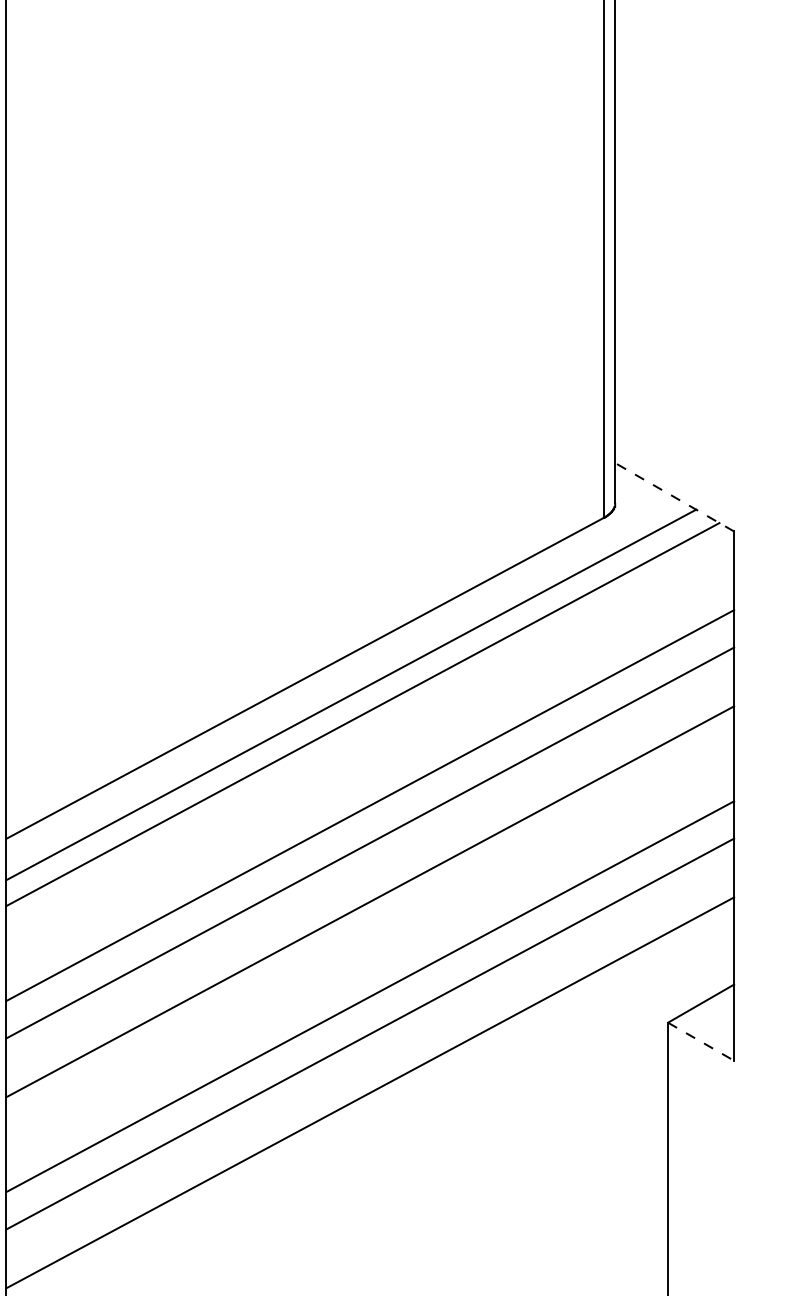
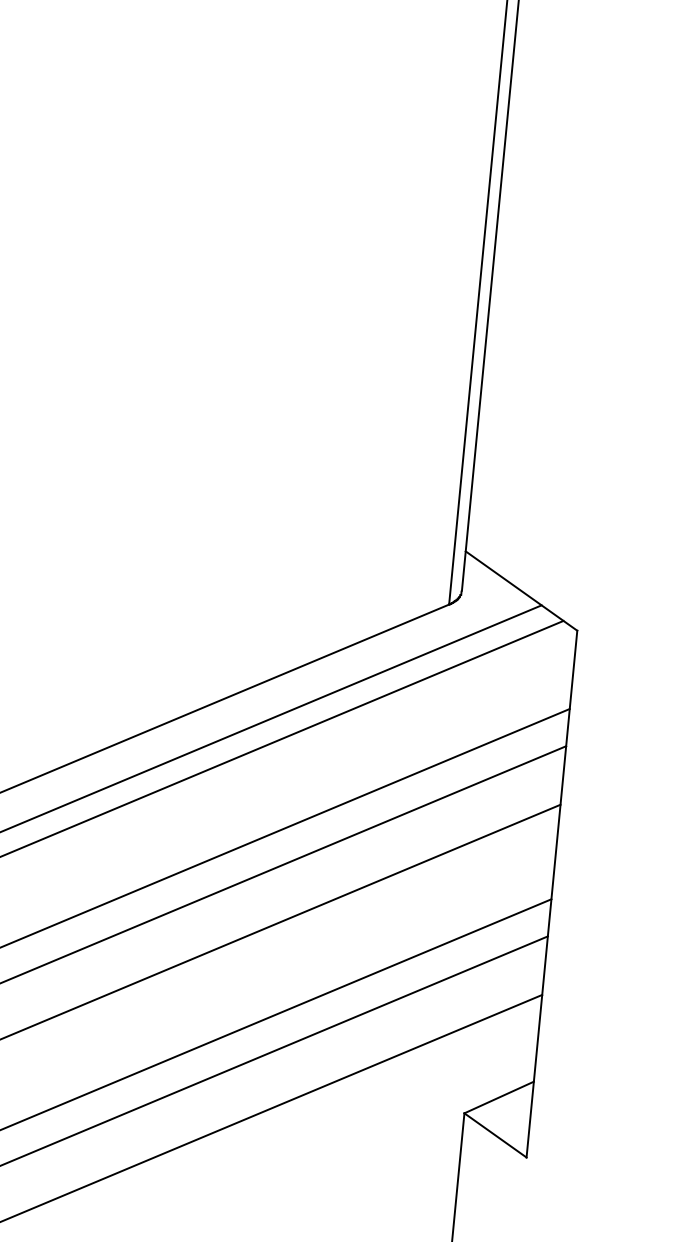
line: (674, 497) -> (521, 591), dashed -> solid
line: (701, 1041) -> (495, 1135), dashed -> solid

